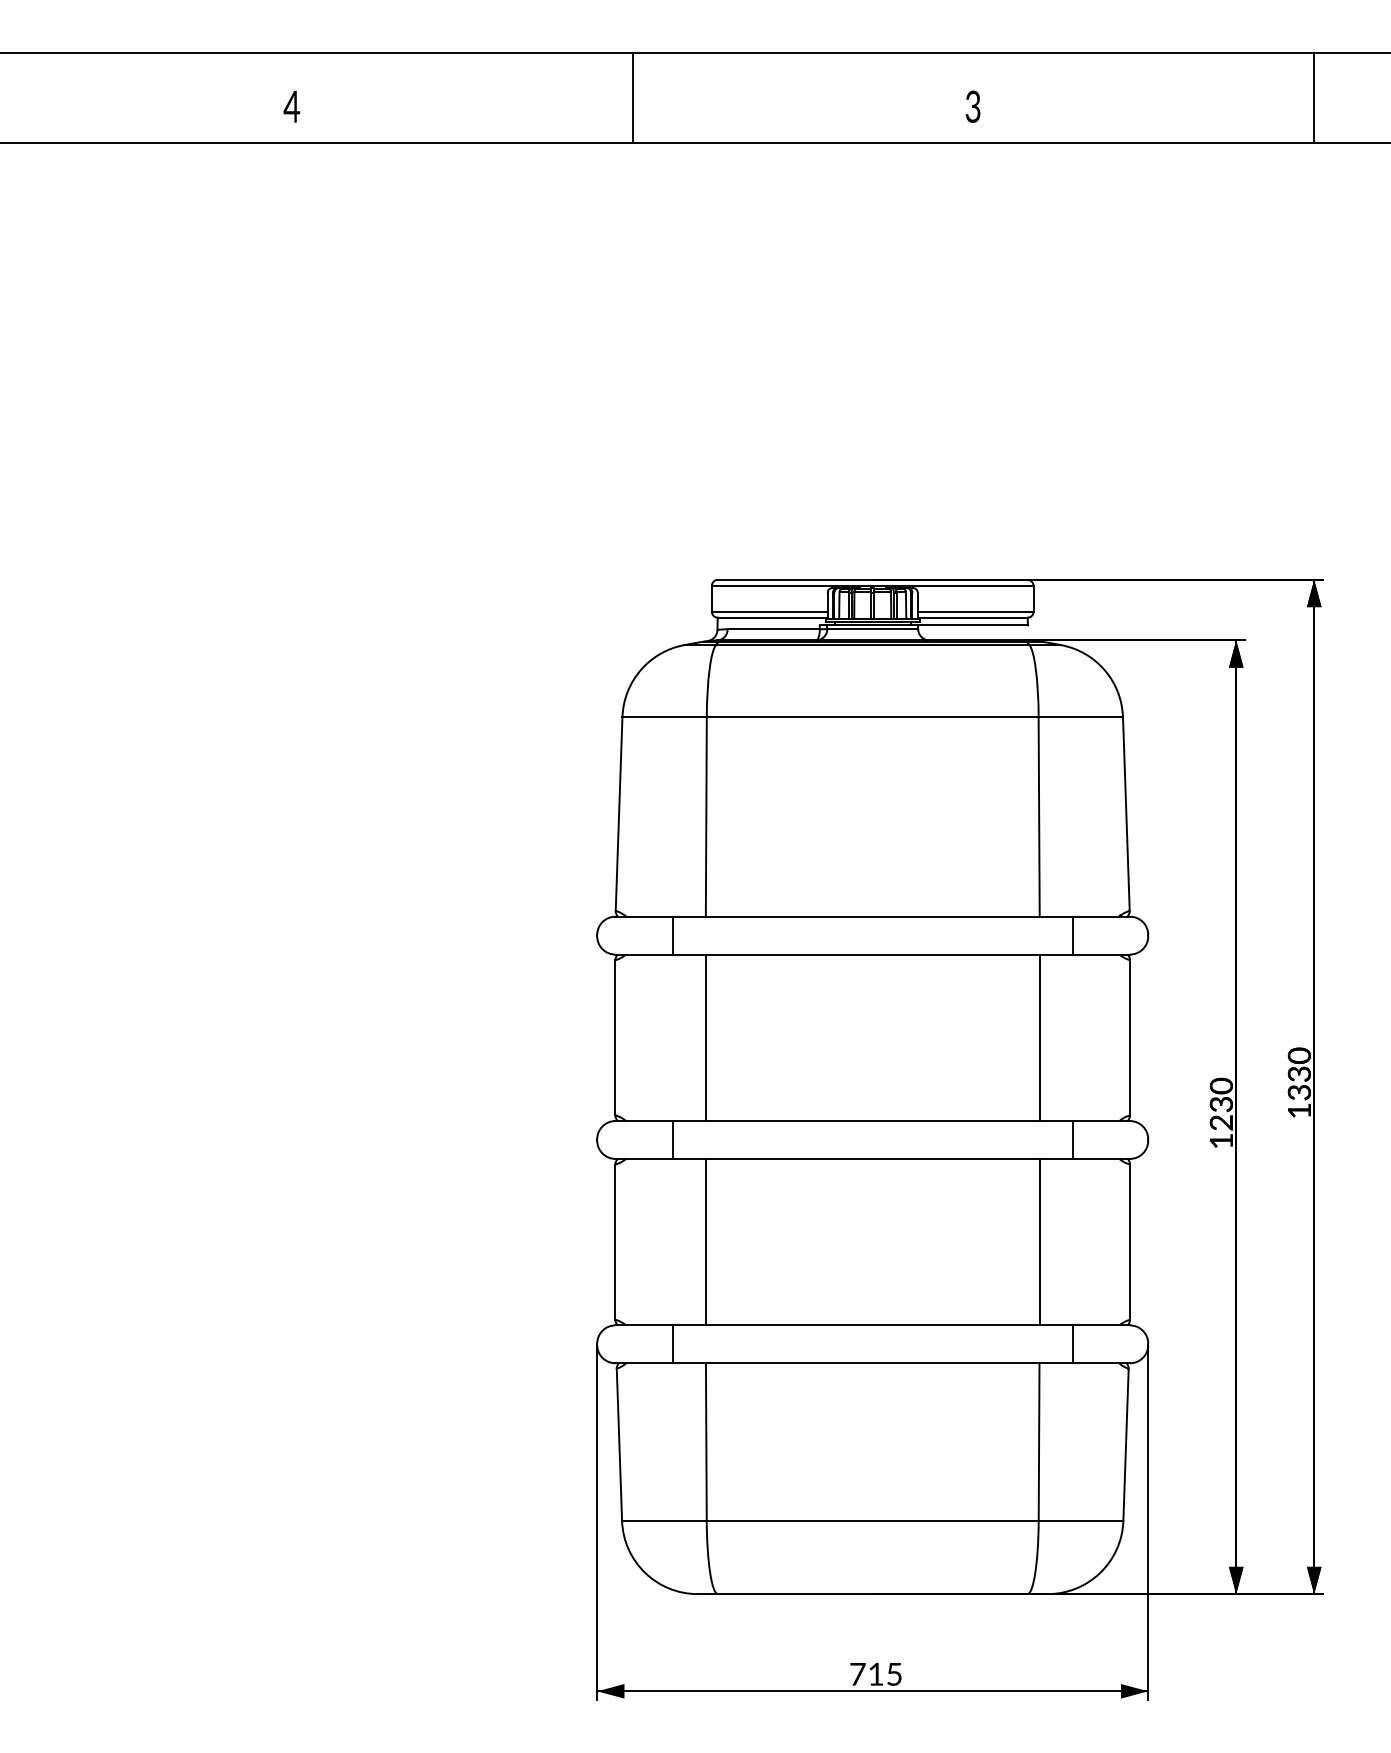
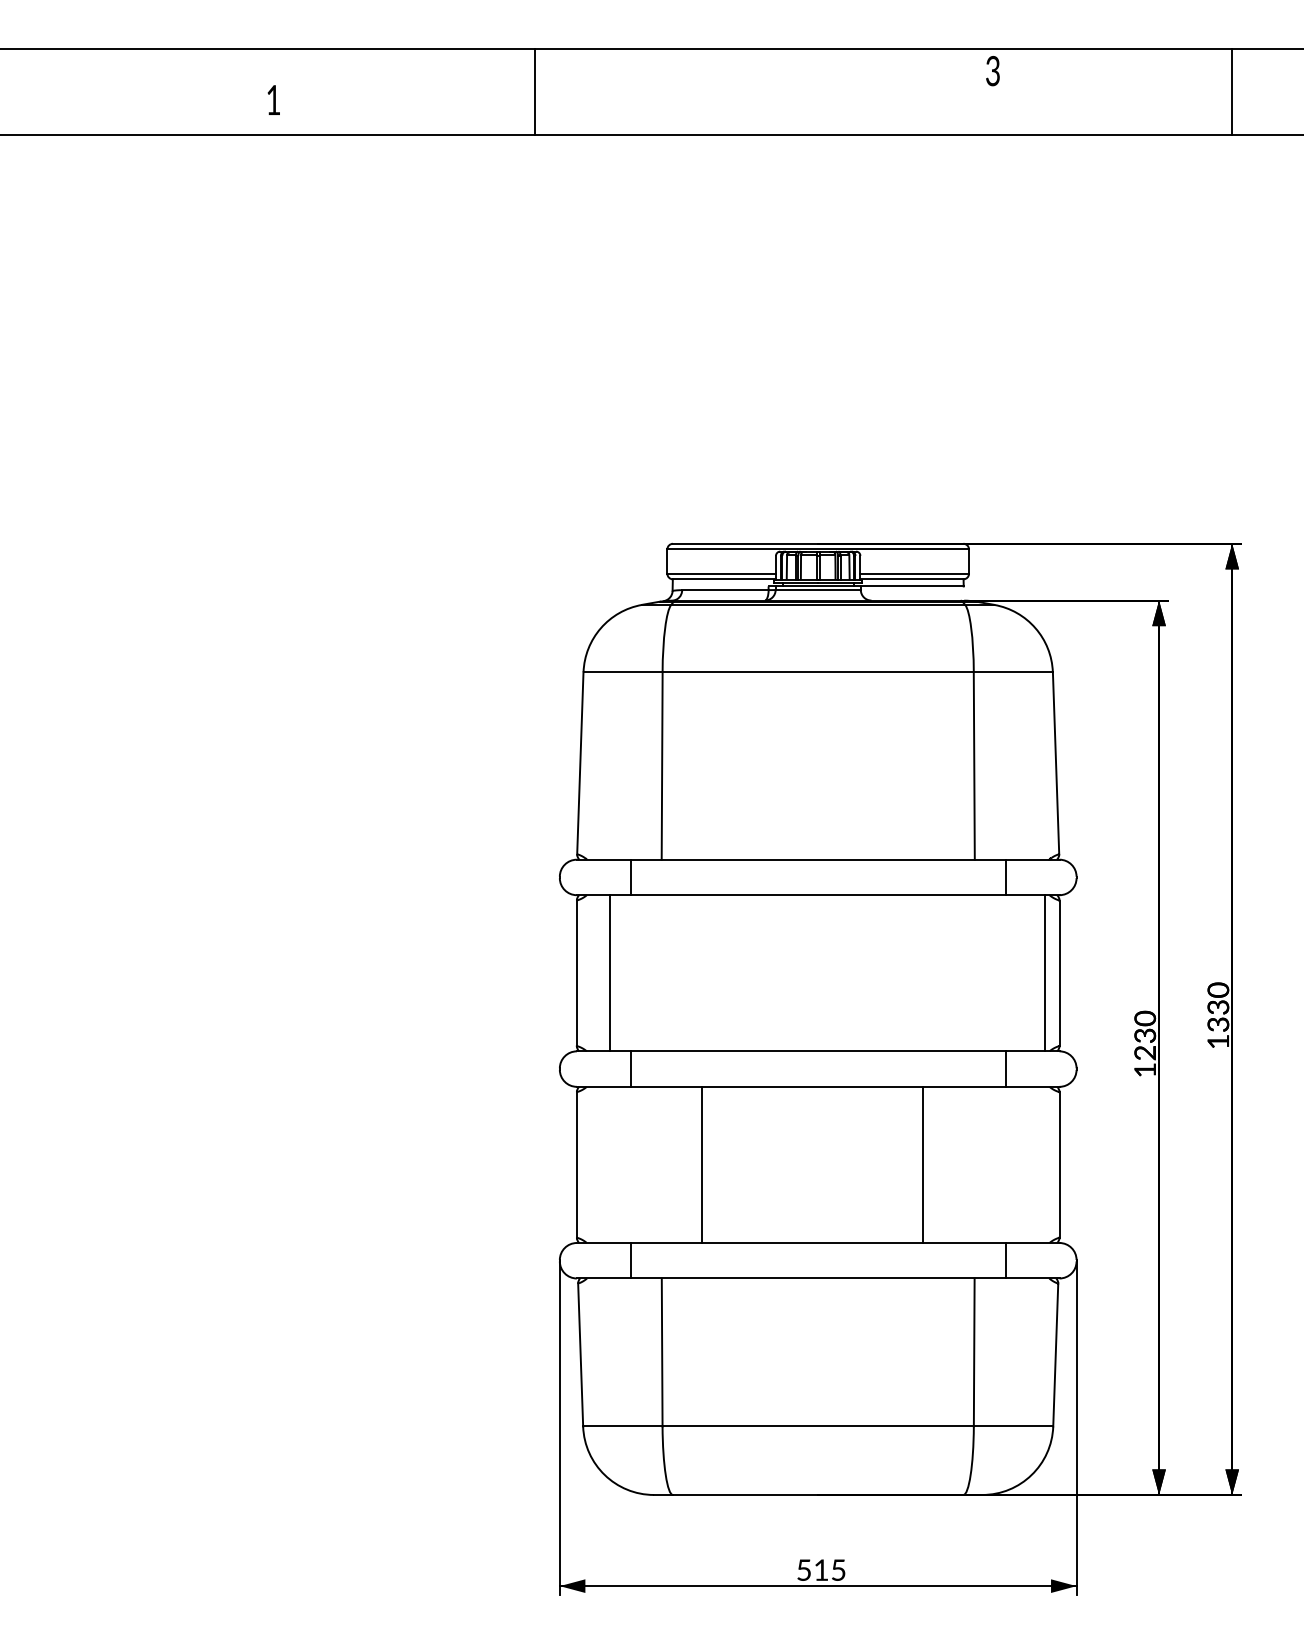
line: (632, 97) -> (534, 91), moved
text: (291, 106) -> (273, 99), 4 -> 1
text: (972, 106) -> (992, 70), moved
line: (705, 1037) -> (609, 972), moved
line: (1039, 1037) -> (1044, 972), moved
line: (705, 1241) -> (701, 1164), moved
line: (1039, 1241) -> (923, 1164), moved
text: (857, 1674) -> (803, 1570), 715 -> 515

